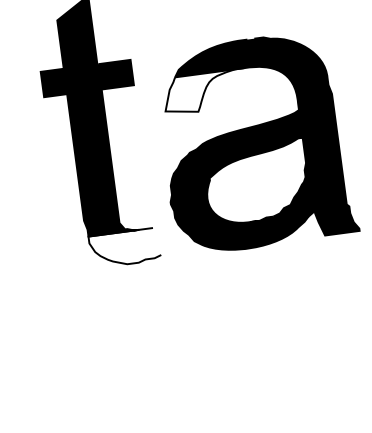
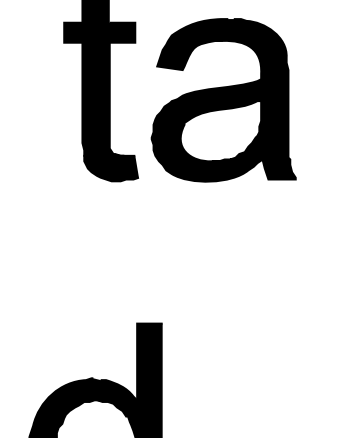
fill: (204, 92) -> (189, 55), added
fill: (125, 248) -> (111, 168), added

